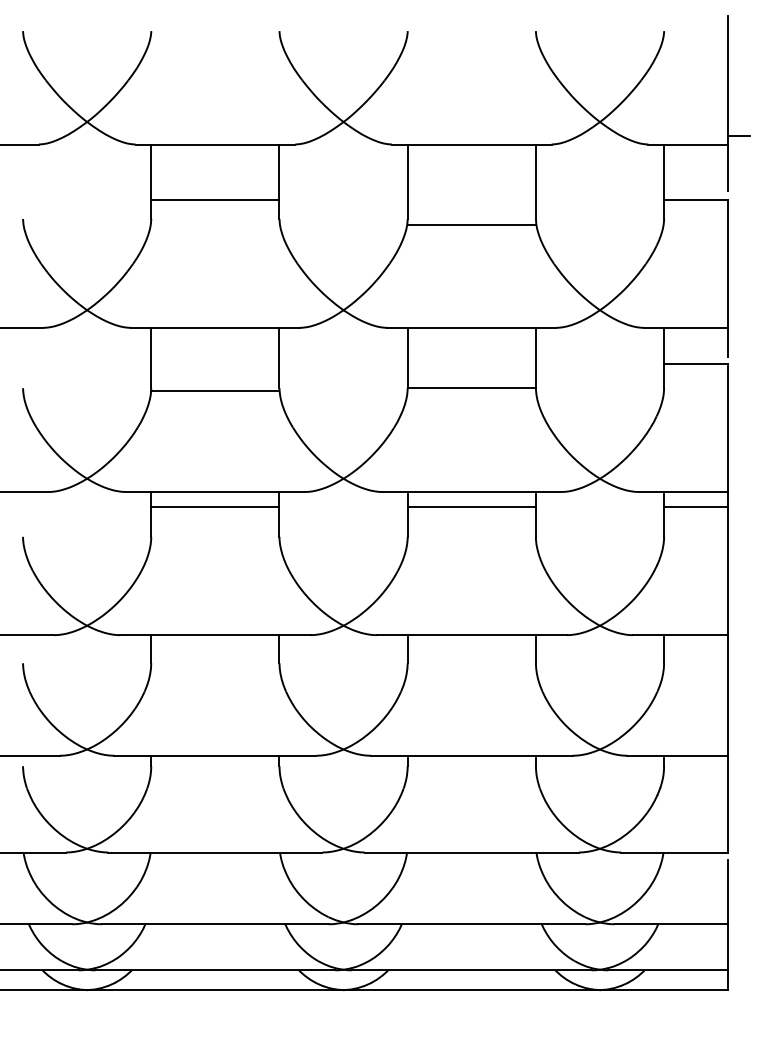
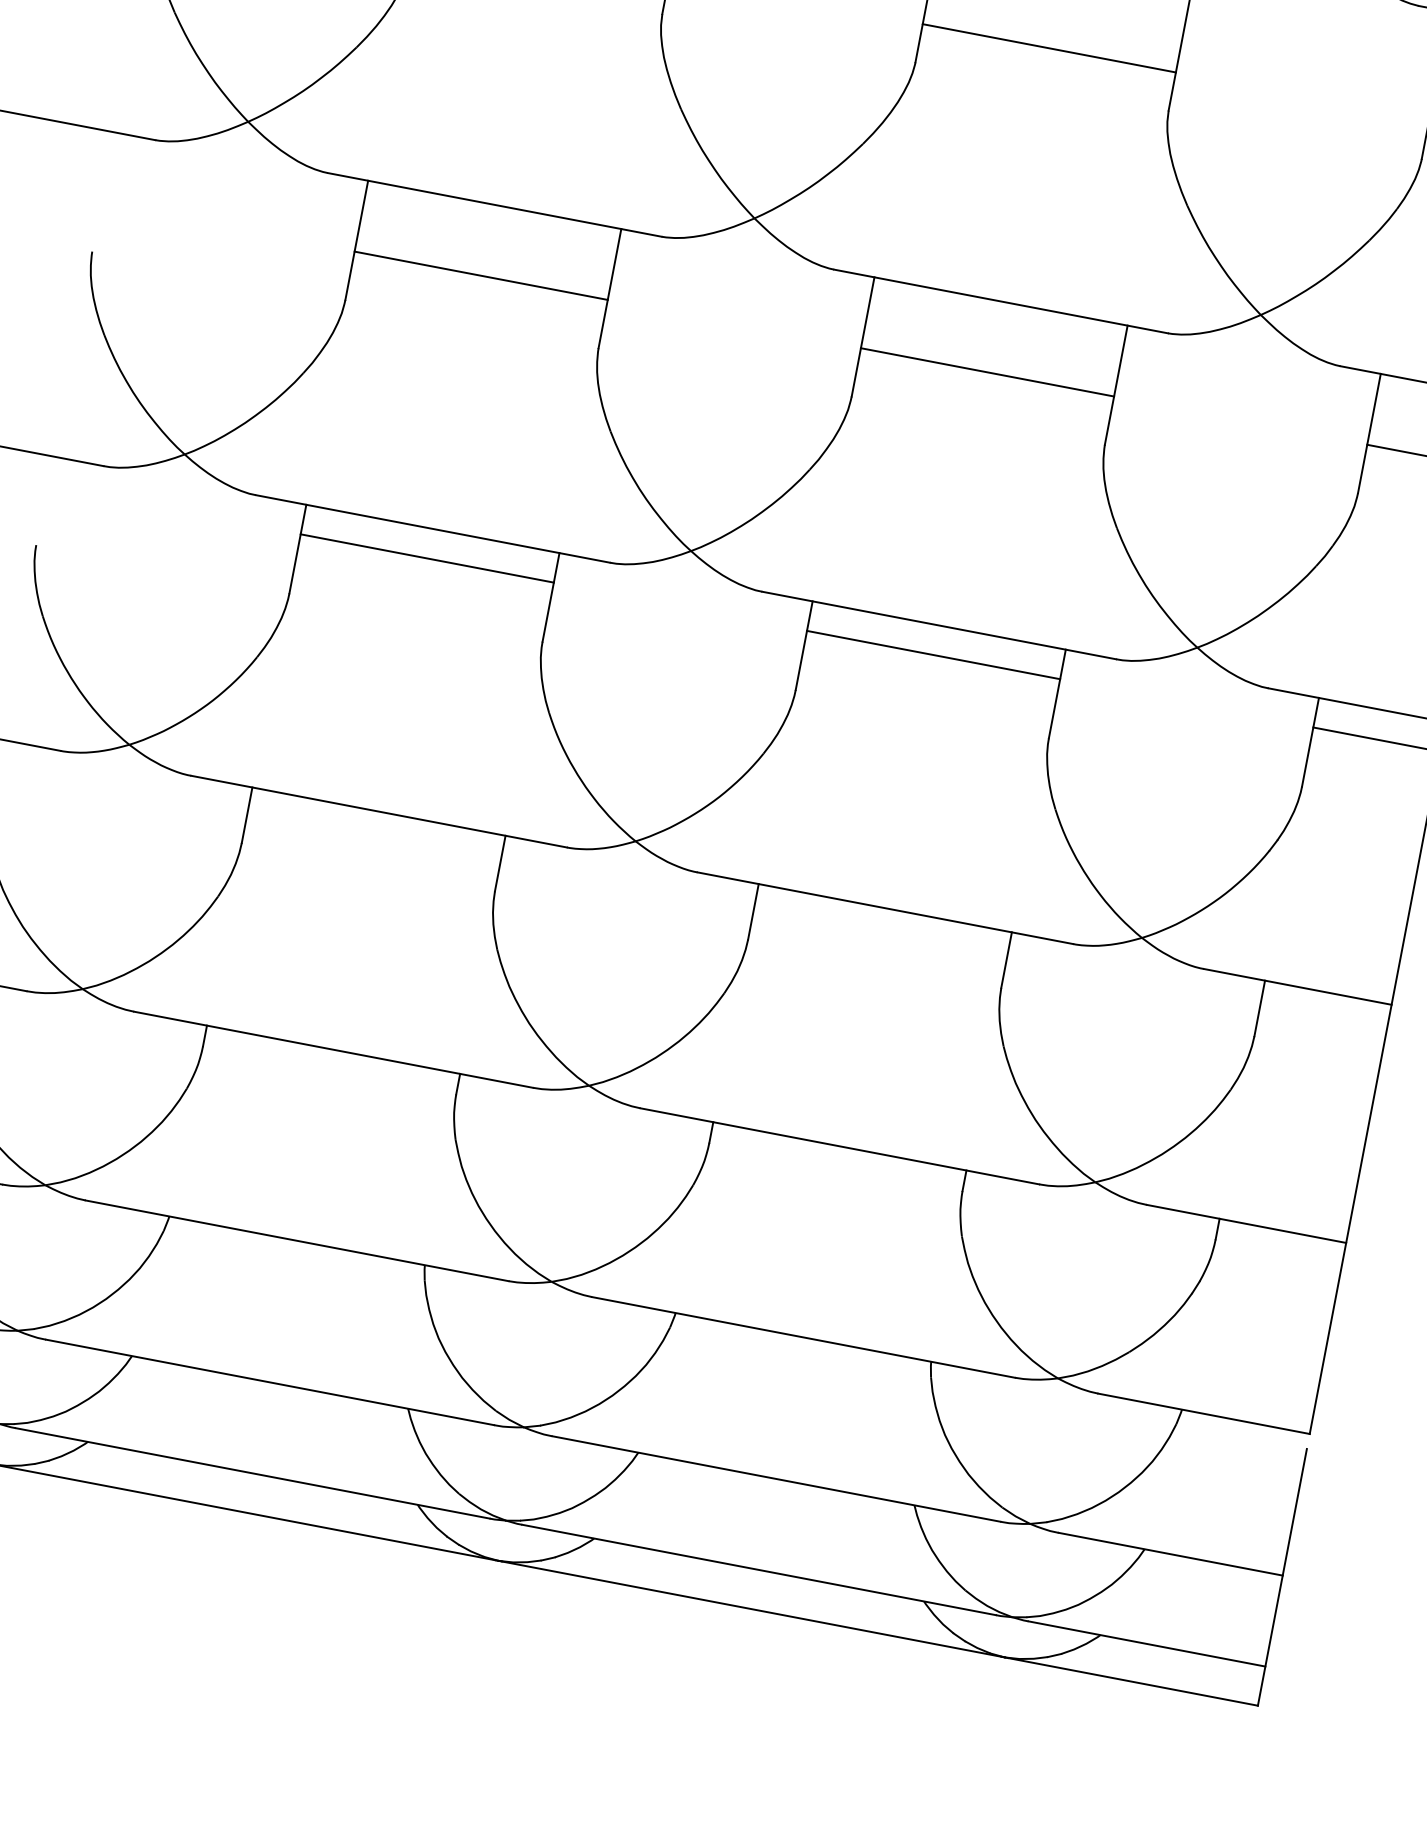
line: (471, 224) -> (1048, 47), moved
line: (471, 387) -> (987, 371), moved
line: (215, 390) -> (481, 275), moved

